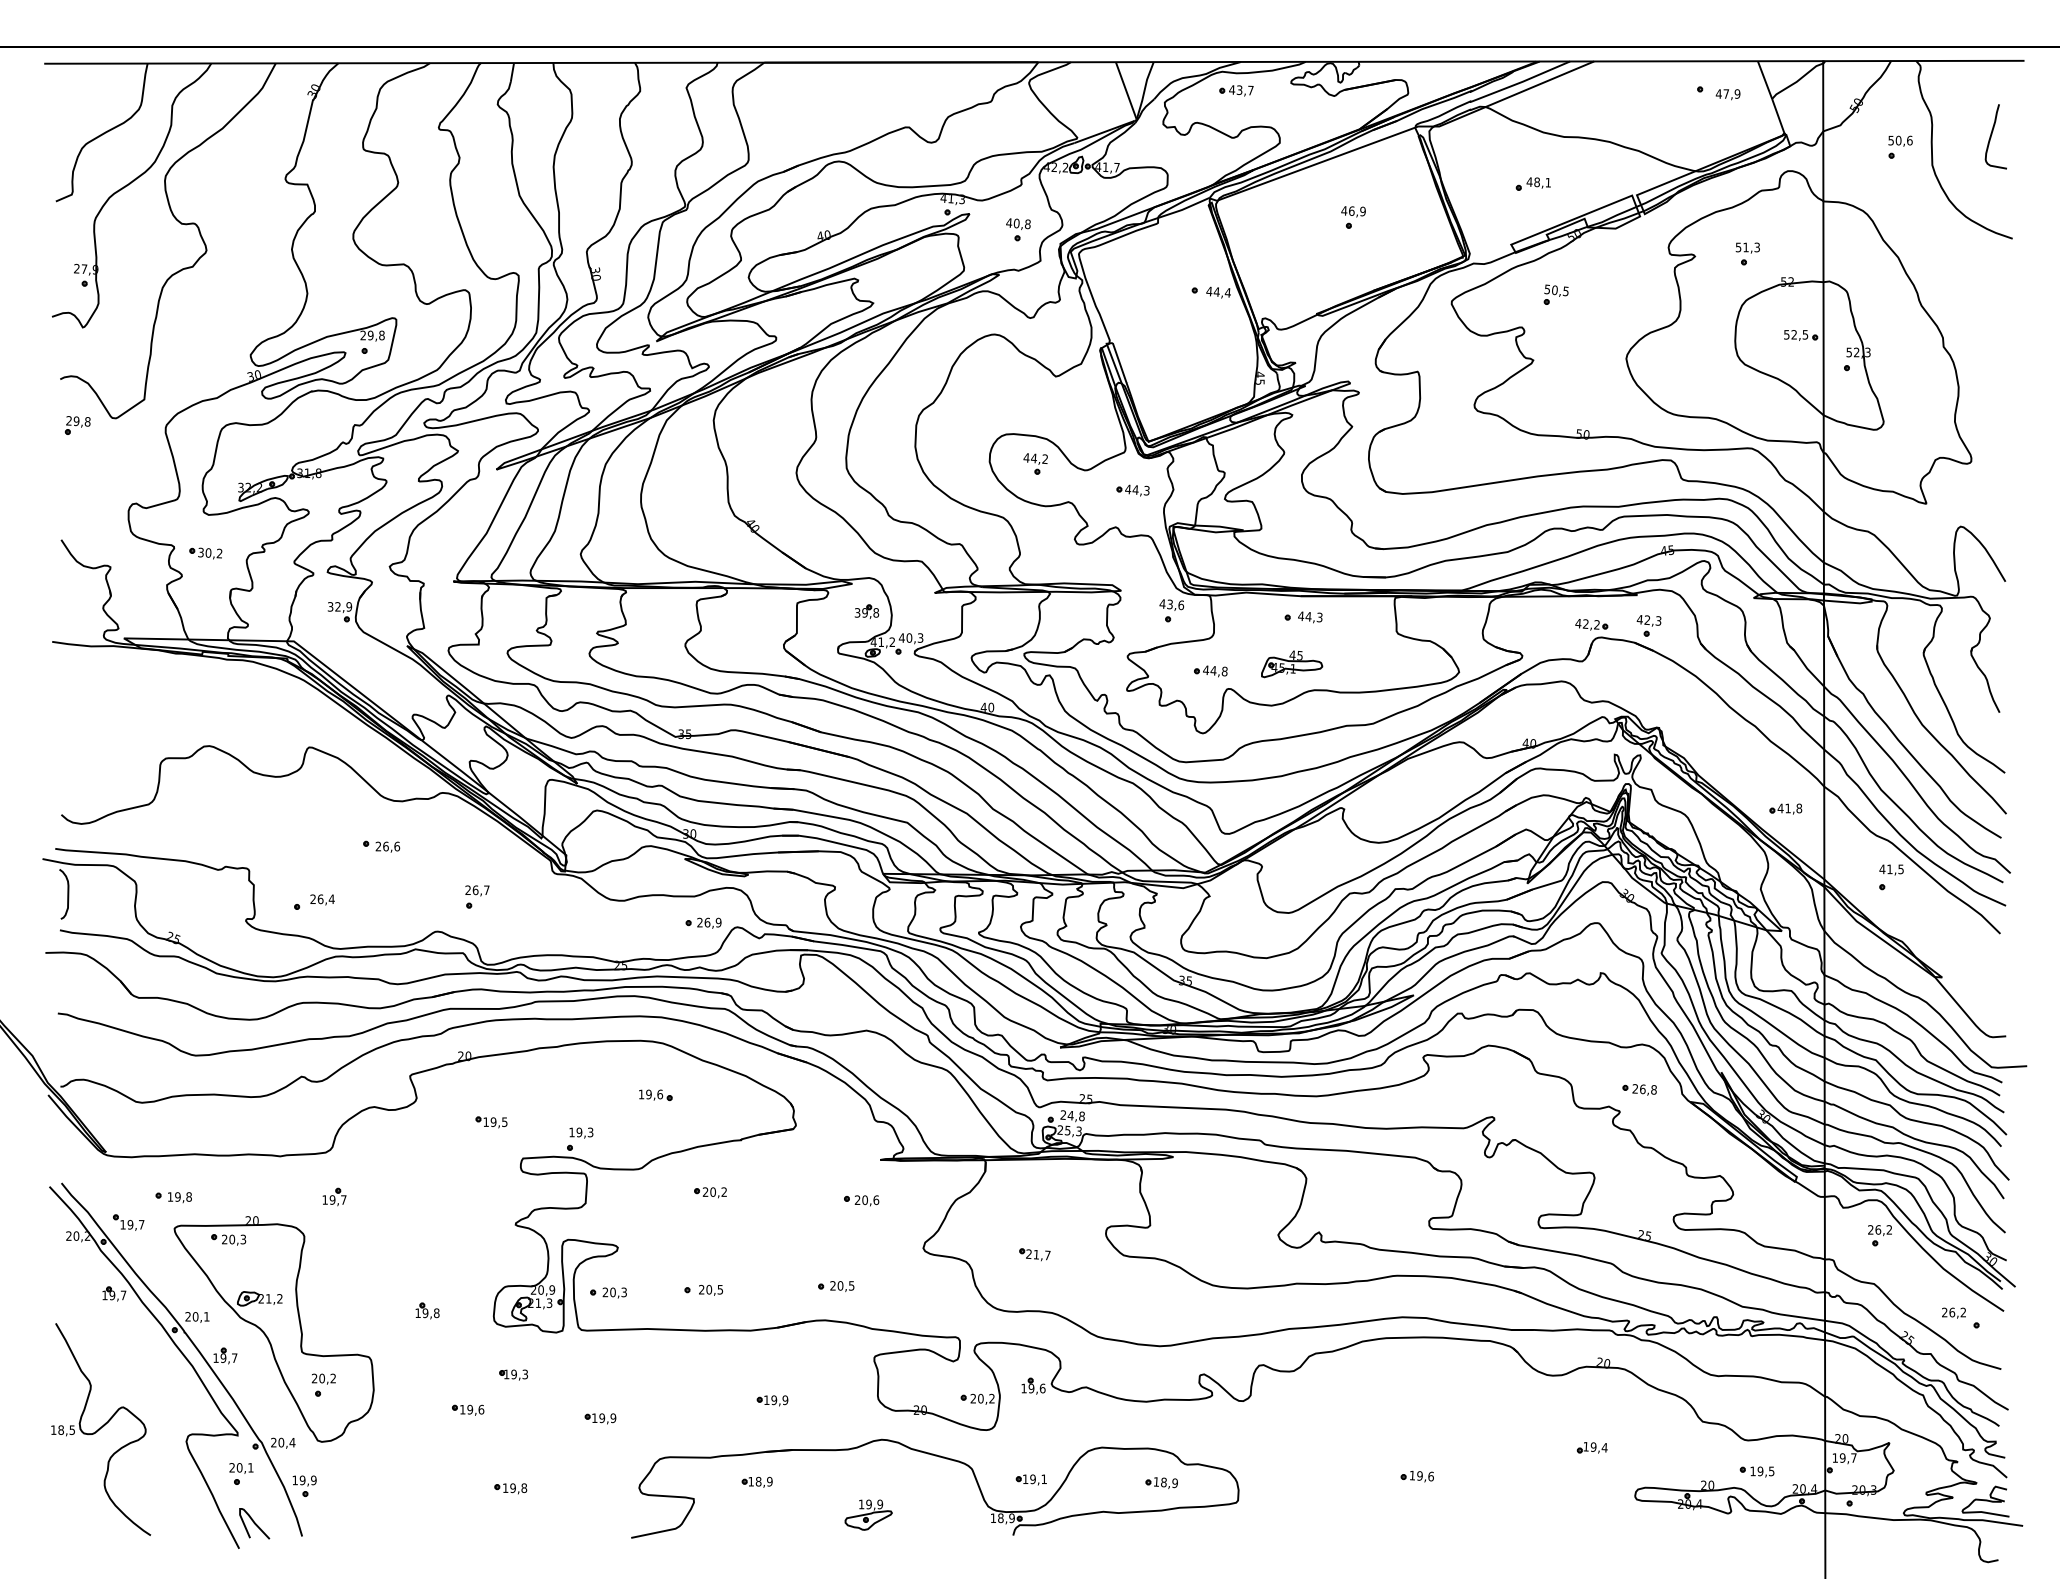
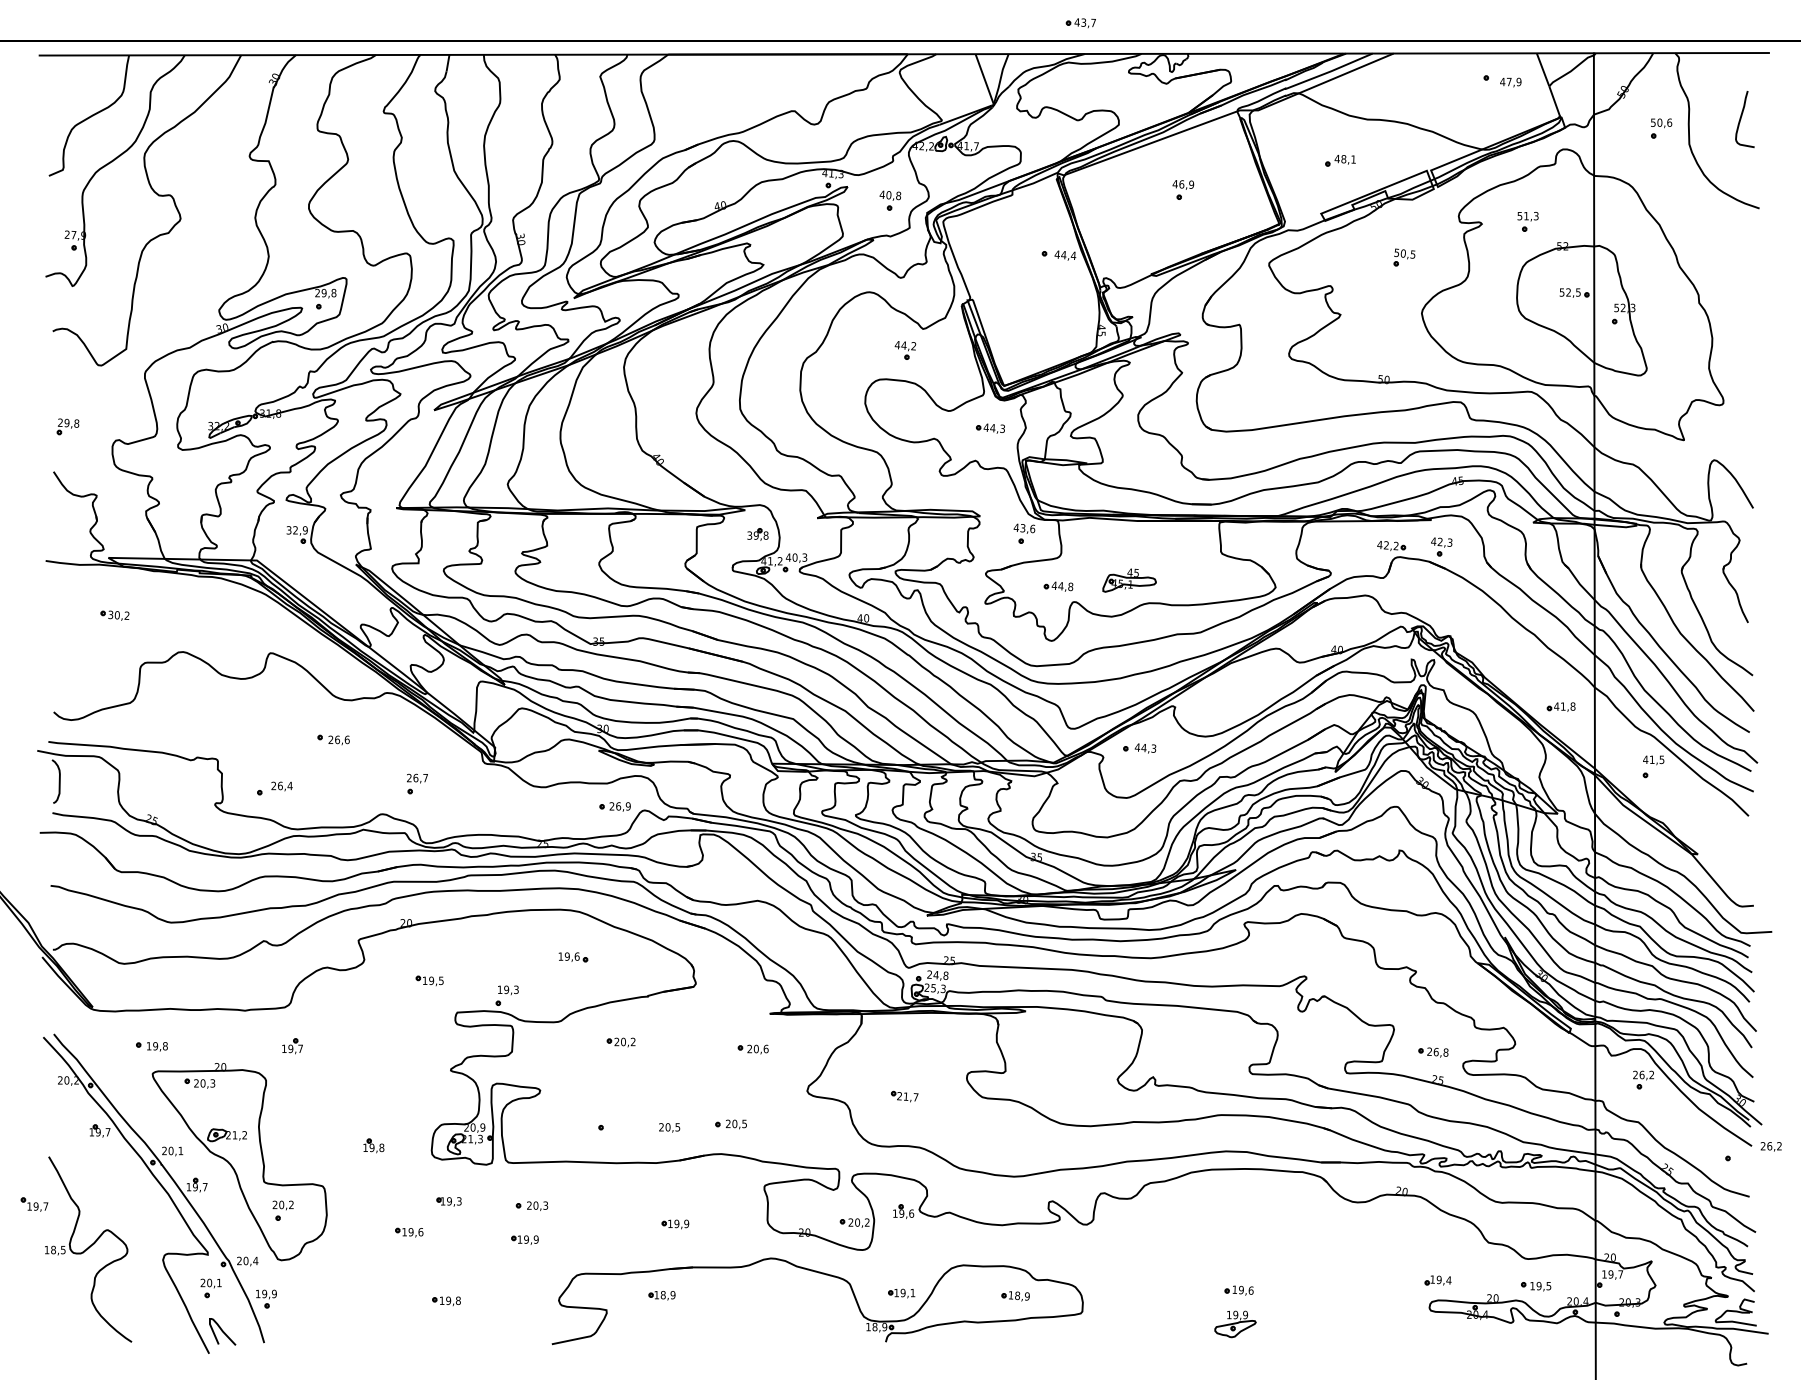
part: (1235, 91) -> (1080, 23), moved
part: (1556, 294) -> (1404, 257), moved
part: (77, 425) -> (67, 426), moved
part: (1035, 464) -> (905, 350), moved
part: (205, 553) -> (114, 615), moved
part: (1303, 617) -> (1139, 748), moved
part: (1639, 1089) -> (1433, 1052), moved
part: (128, 1222) -> (34, 1204), moved
text: (710, 1289) -> (669, 1127), moved
part: (607, 1292) -> (531, 1205), moved
text: (1953, 1312) -> (1770, 1146), moved
part: (1591, 1447) -> (1437, 1280), moved
part: (868, 1515) -> (1235, 1324), moved

